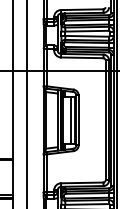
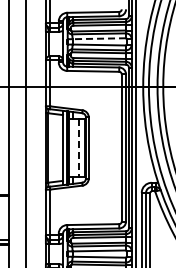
line: (87, 31) -> (99, 38), solid -> dashed
line: (71, 119) -> (79, 147), solid -> dashed

